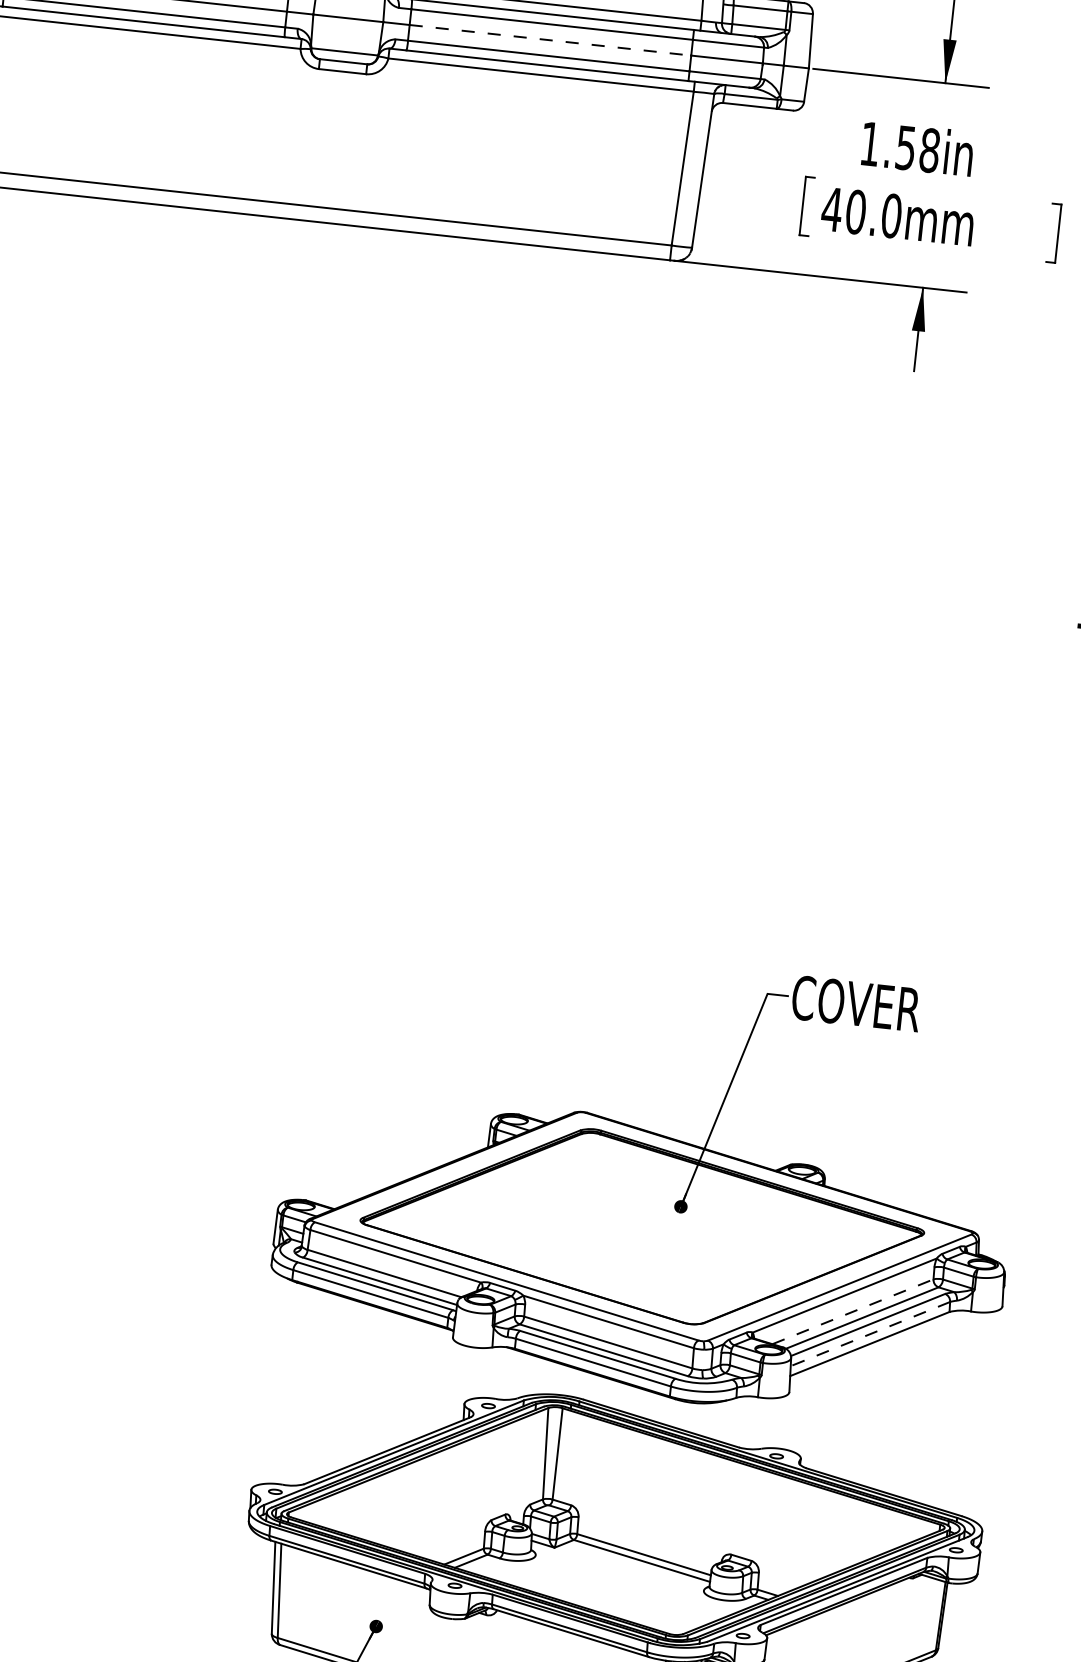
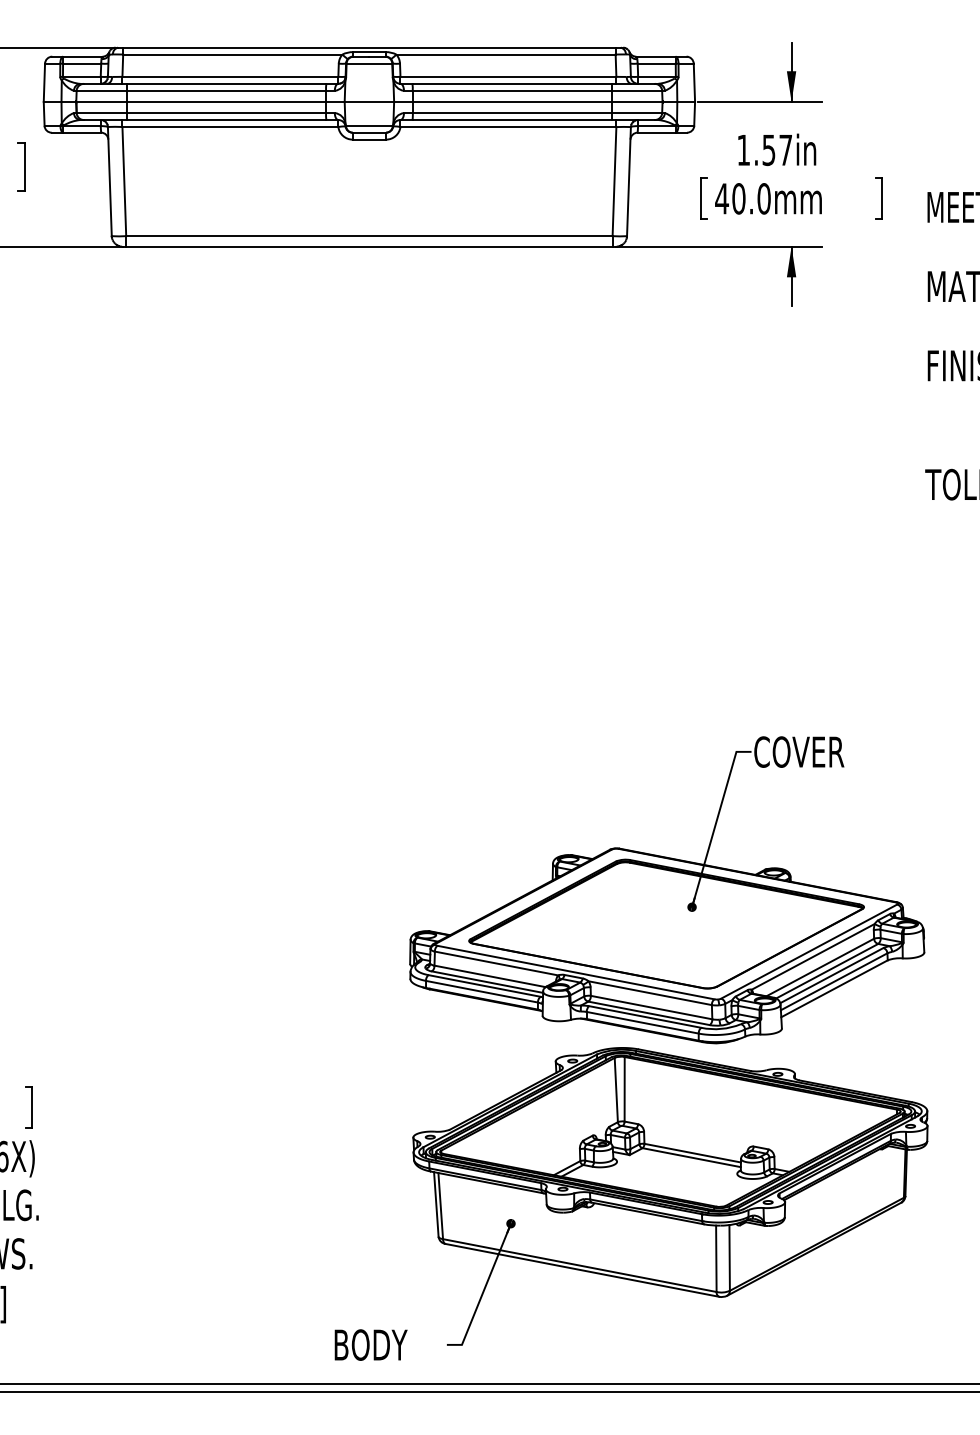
line: (550, 39) -> (512, 101), dashed -> solid
text: (929, 150) -> (785, 150), 1.58in -> 1.57in
line: (853, 1311) -> (820, 967), dashed -> solid
line: (869, 1334) -> (833, 982), dashed -> solid

